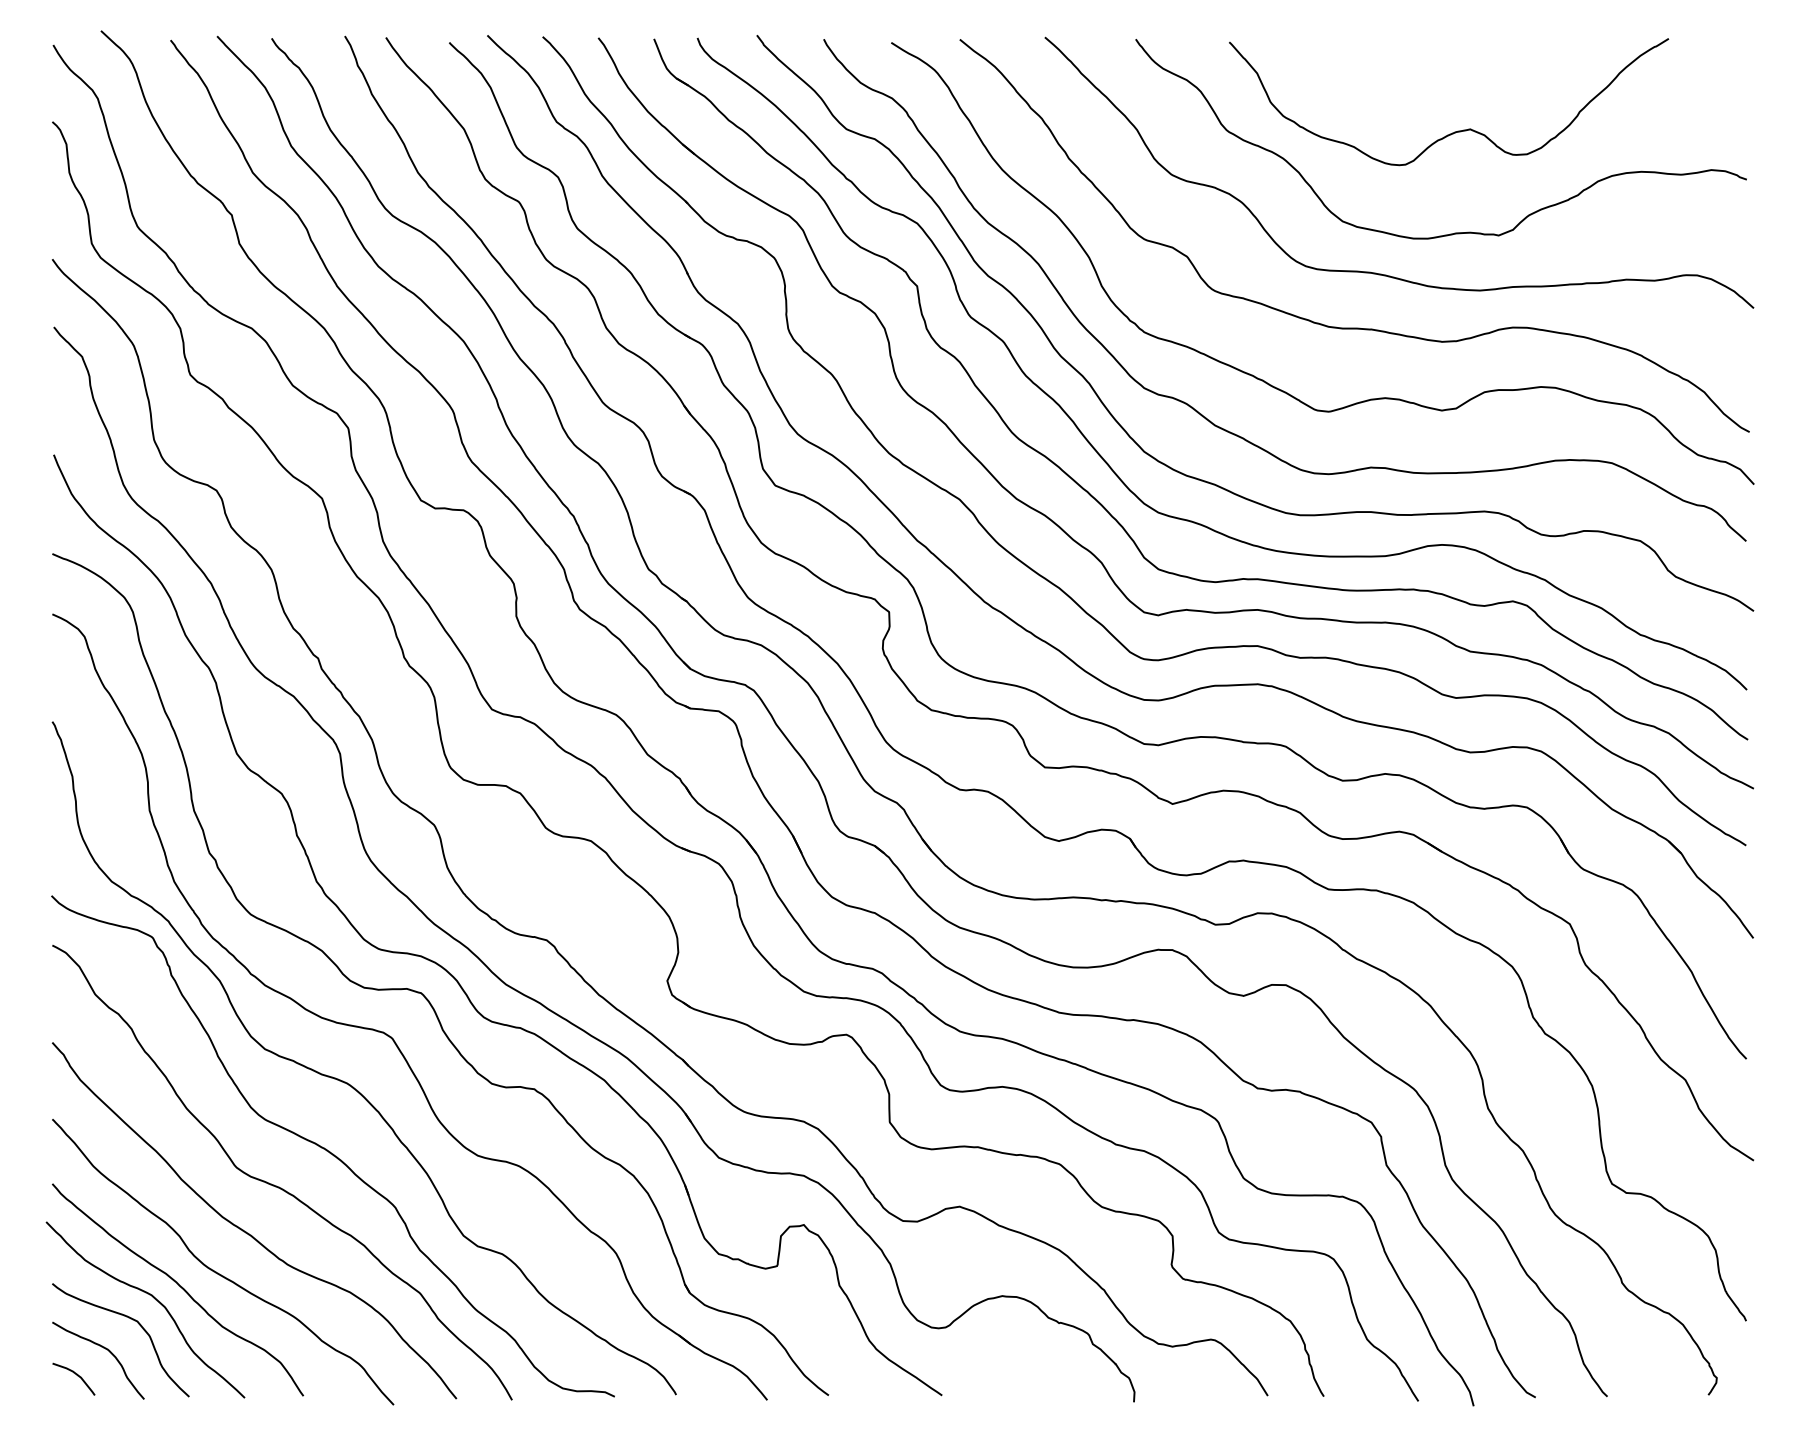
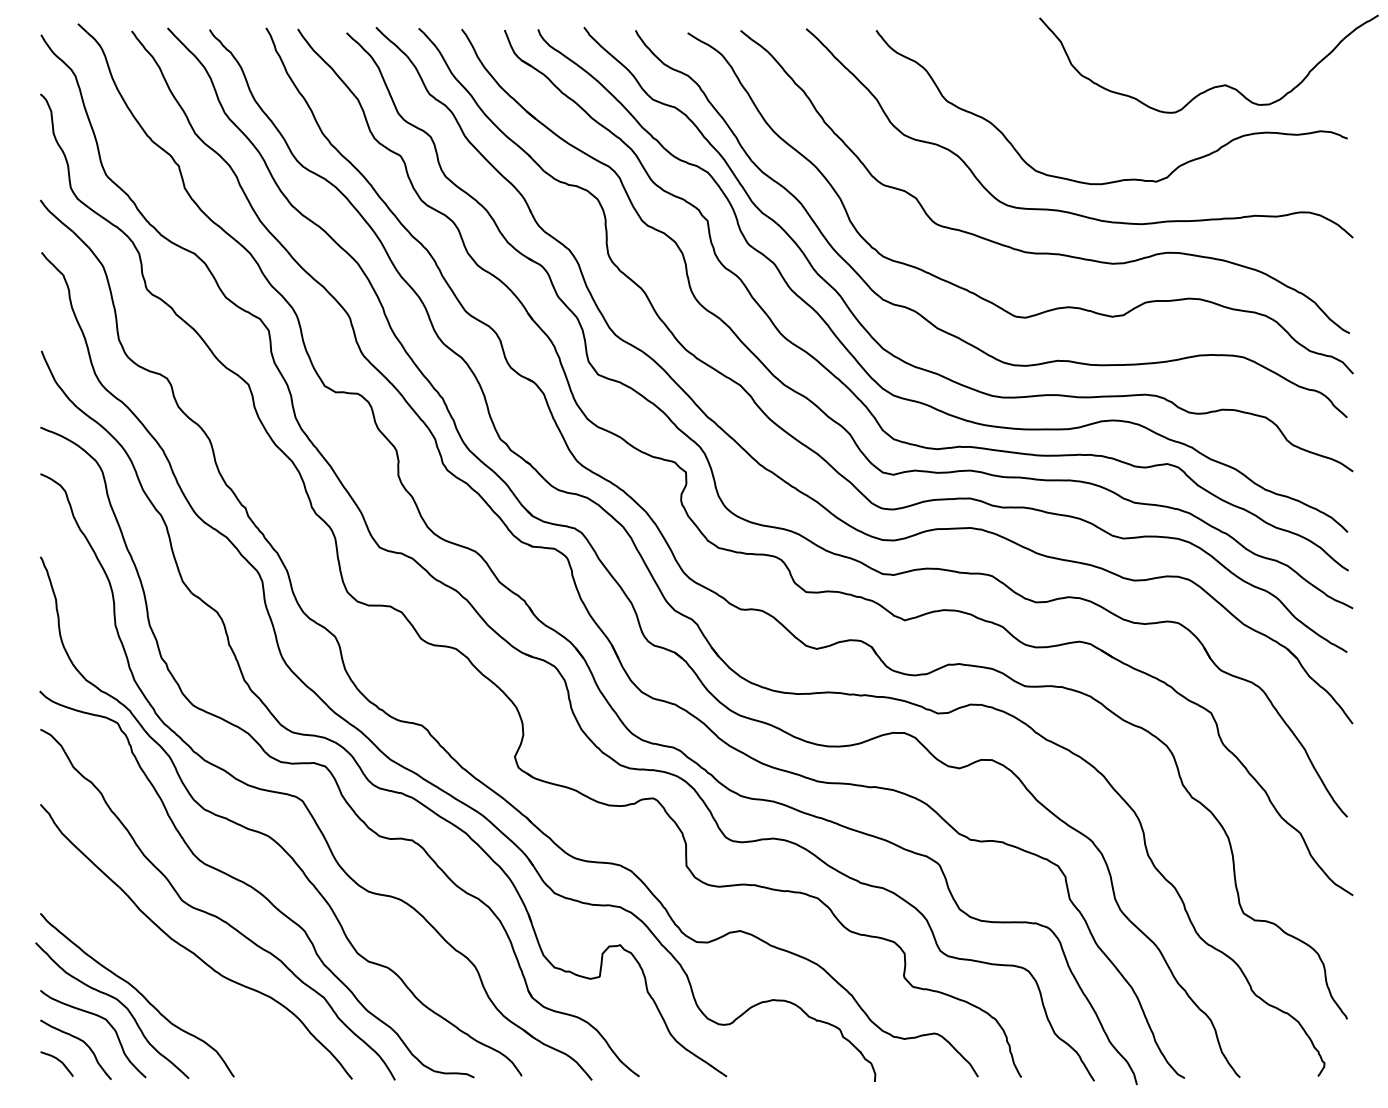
curve: (1458, 130) -> (1216, 86), moved
curve: (218, 1272) -> (168, 981), removed

